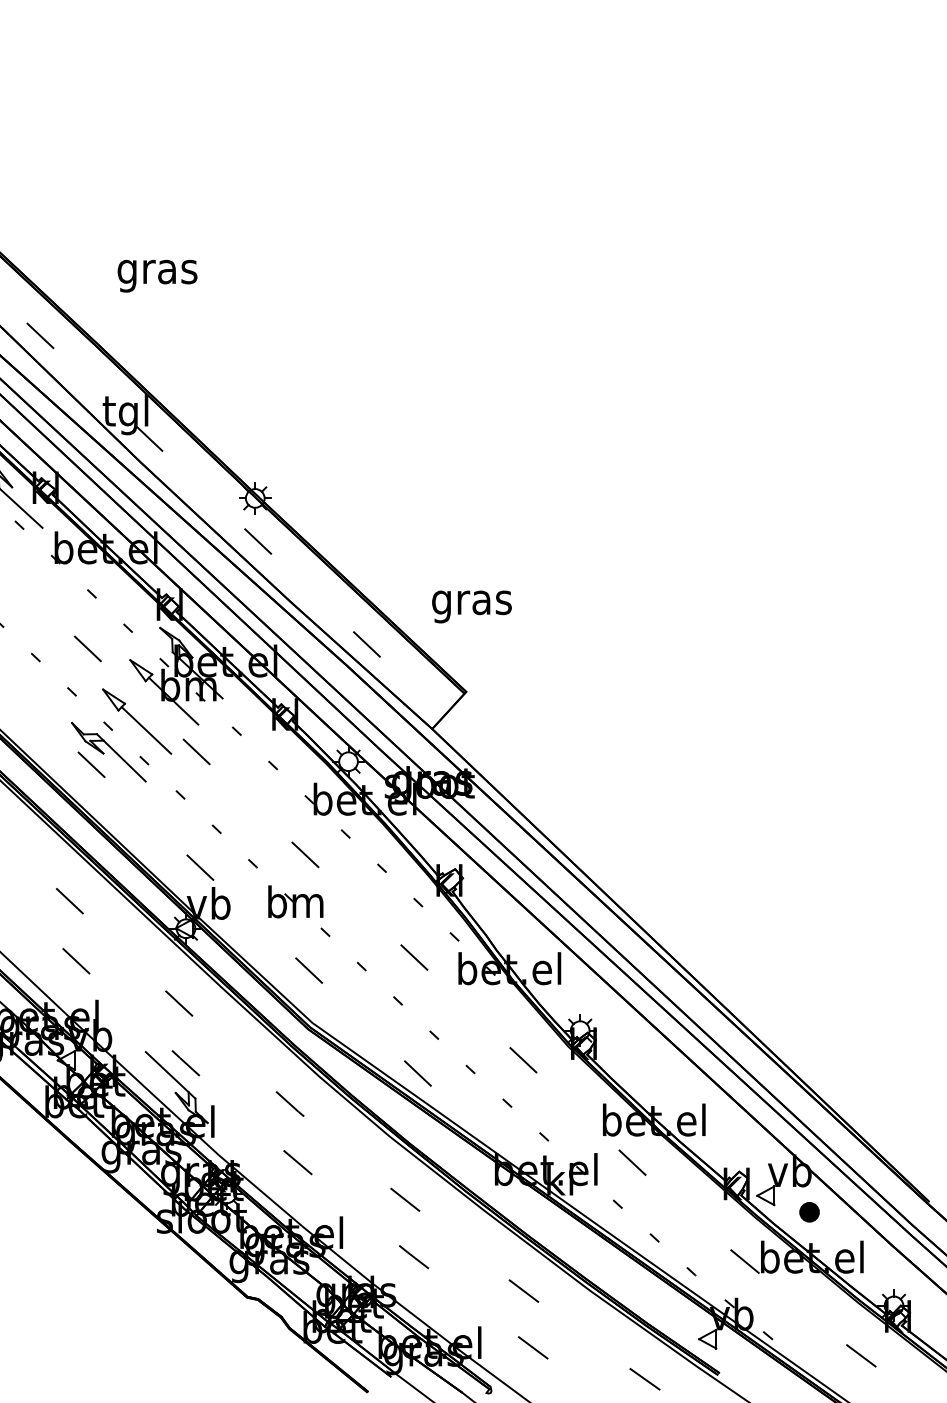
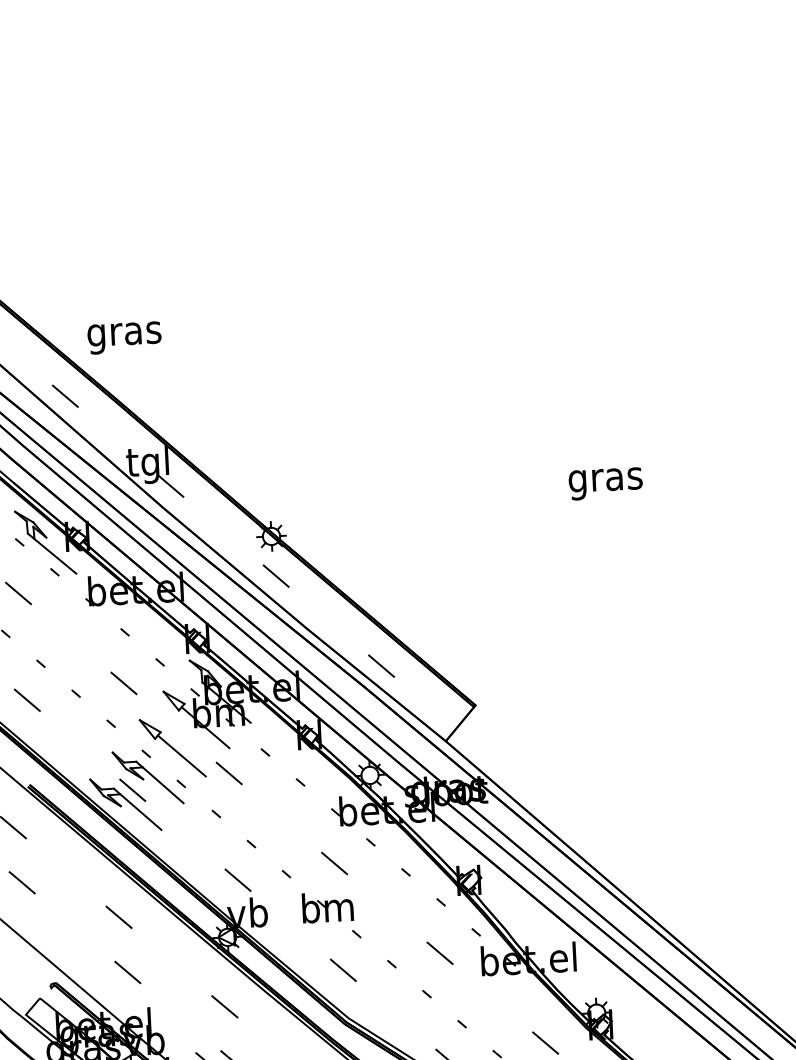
text: (157, 275) -> (124, 337), moved
text: (471, 606) -> (605, 483), moved
part: (83, 779) -> (125, 804), added

